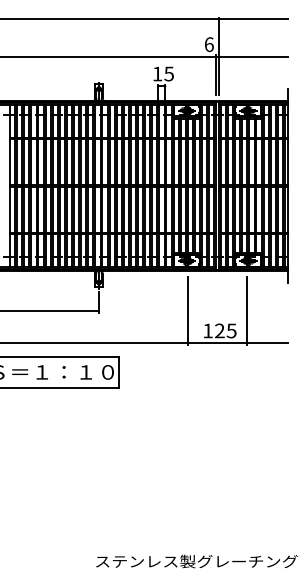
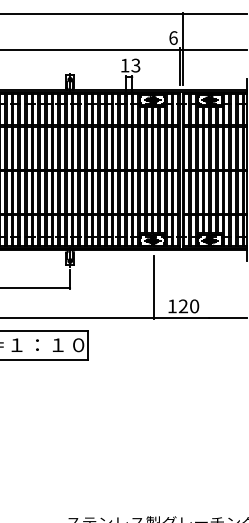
text: (168, 73) -> (135, 65), 15 -> 13
line: (247, 310) -> (209, 287), removed
text: (231, 330) -> (194, 305), 125 -> 120

